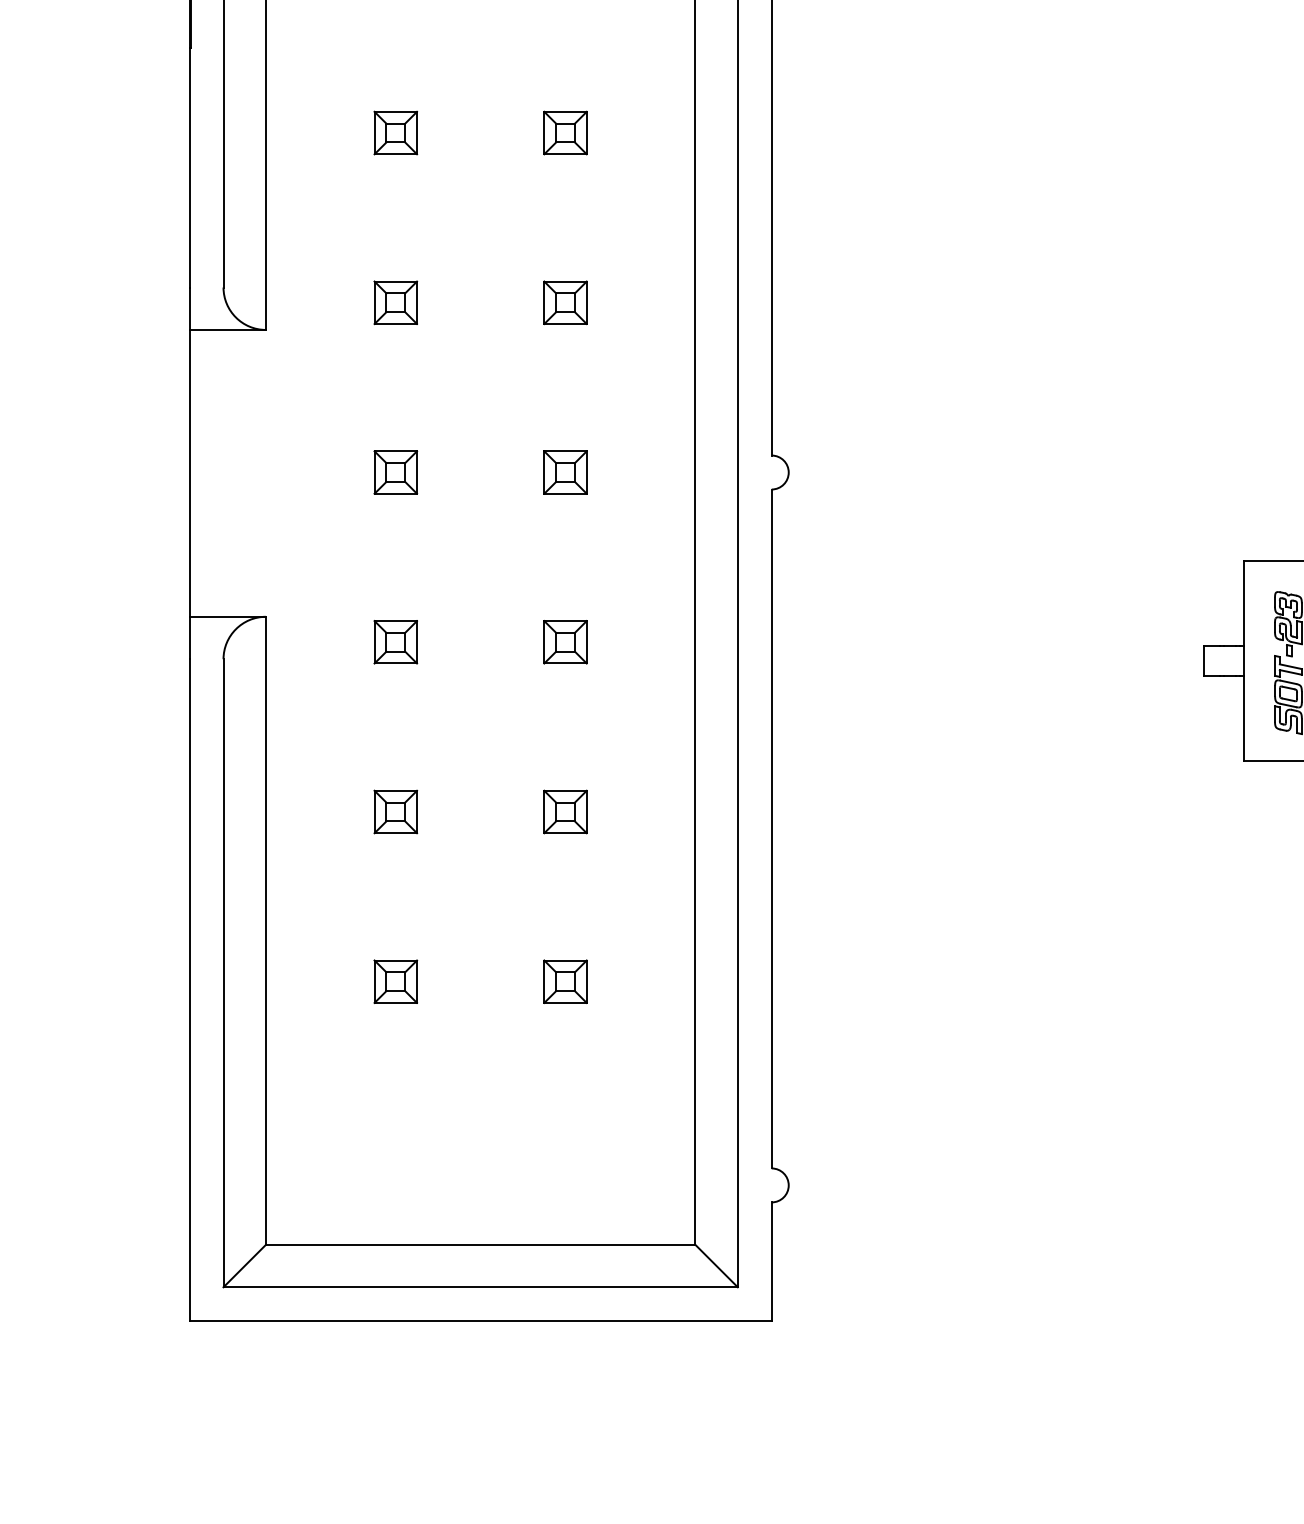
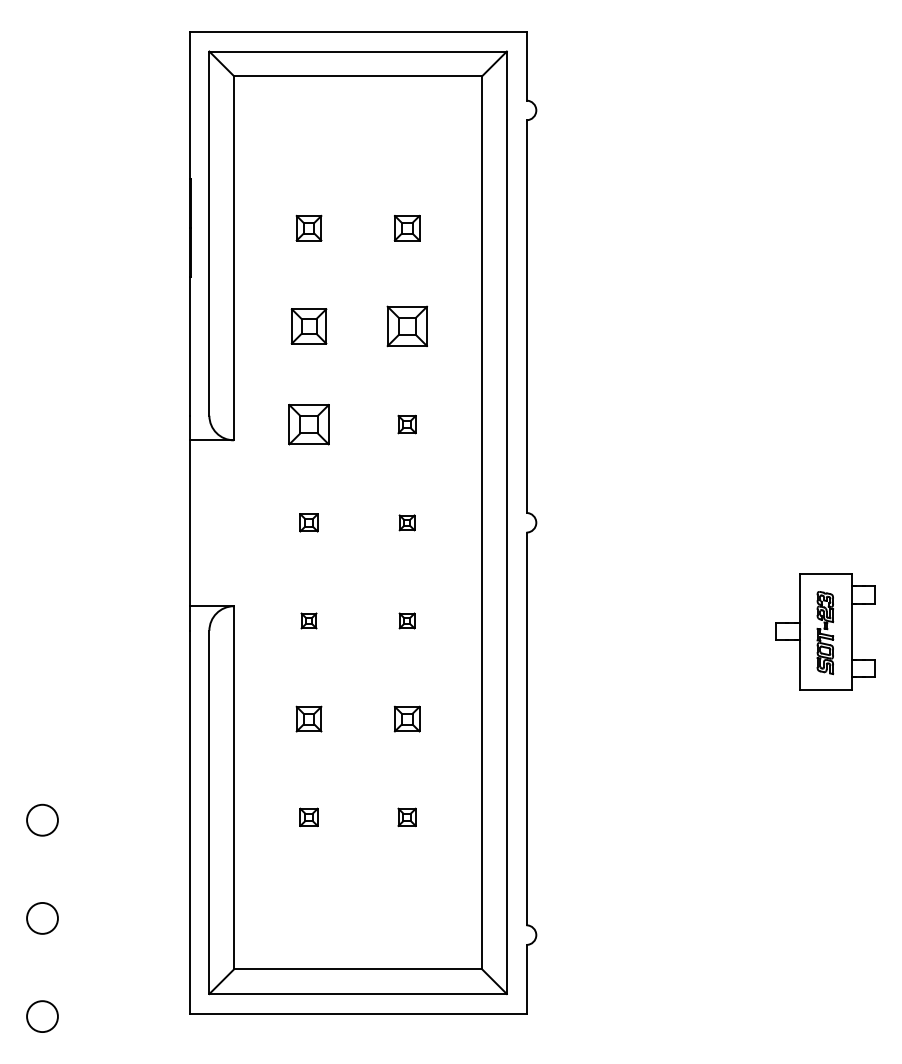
part: (394, 133) -> (308, 326), size x1.4
part: (564, 133) -> (406, 326), size x1.6
part: (394, 302) -> (308, 424), size x1.6
part: (564, 302) -> (406, 424), size x0.7
part: (394, 472) -> (308, 522), size x0.7
part: (564, 472) -> (406, 522), size x0.6
part: (394, 641) -> (308, 620), size x0.6
part: (564, 641) -> (406, 620), size x0.6
part: (394, 982) -> (308, 817), size x0.7
part: (564, 982) -> (406, 817), size x0.7

